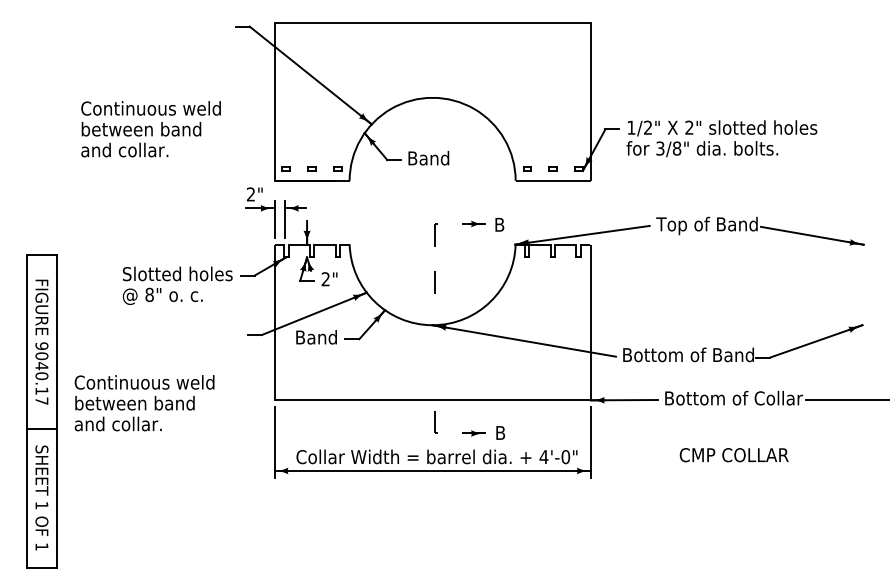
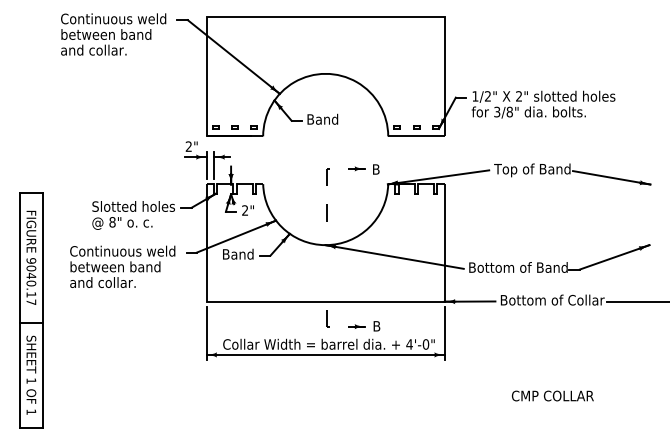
text: (150, 129) -> (113, 34), moved
text: (144, 402) -> (122, 266), moved
text: (733, 454) -> (552, 395), moved

